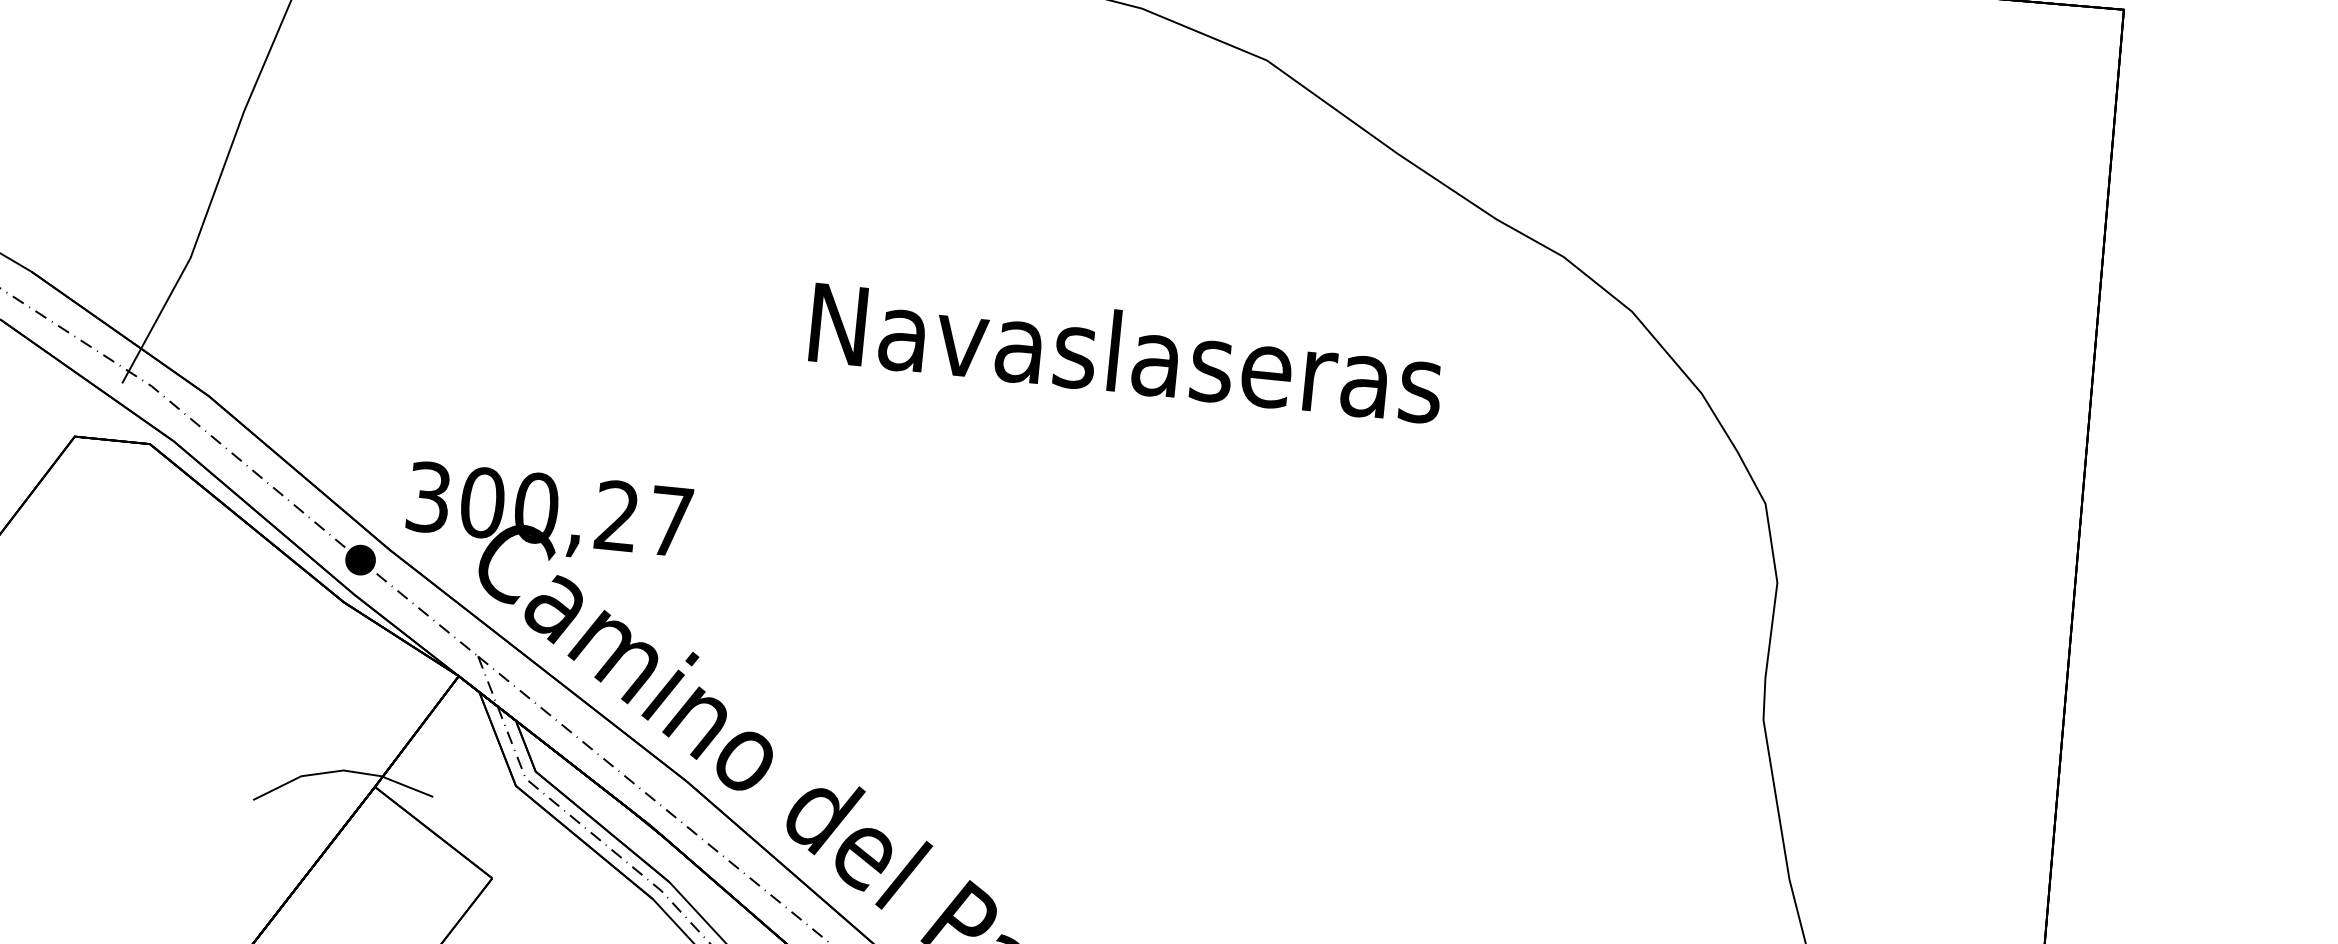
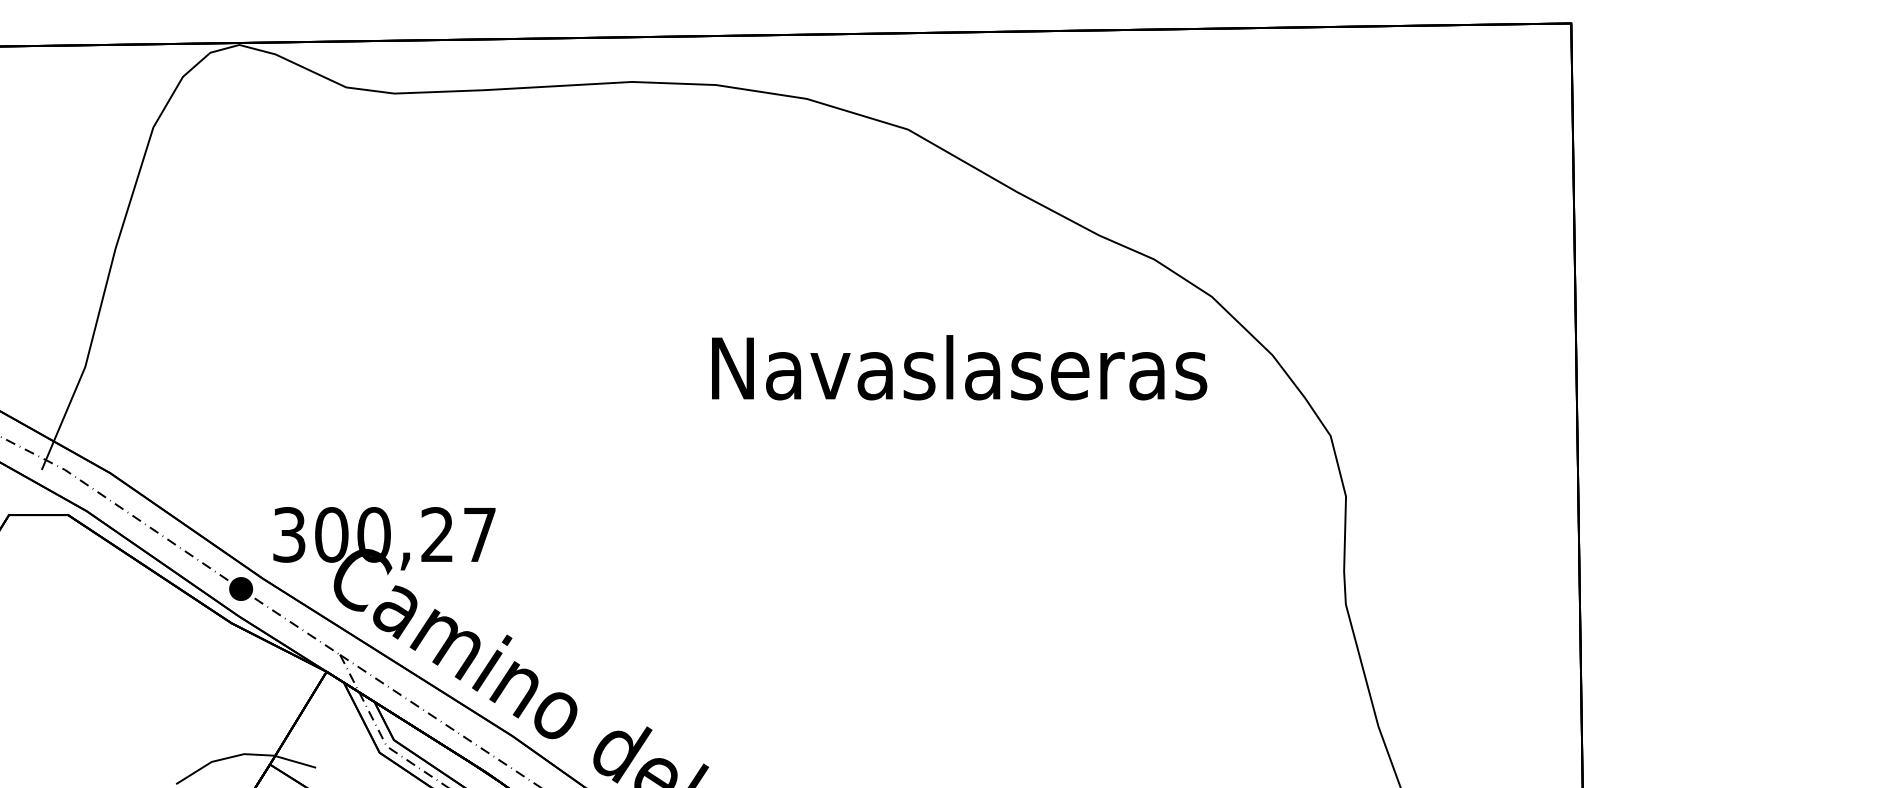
text: (1126, 352) -> (959, 367), moved

